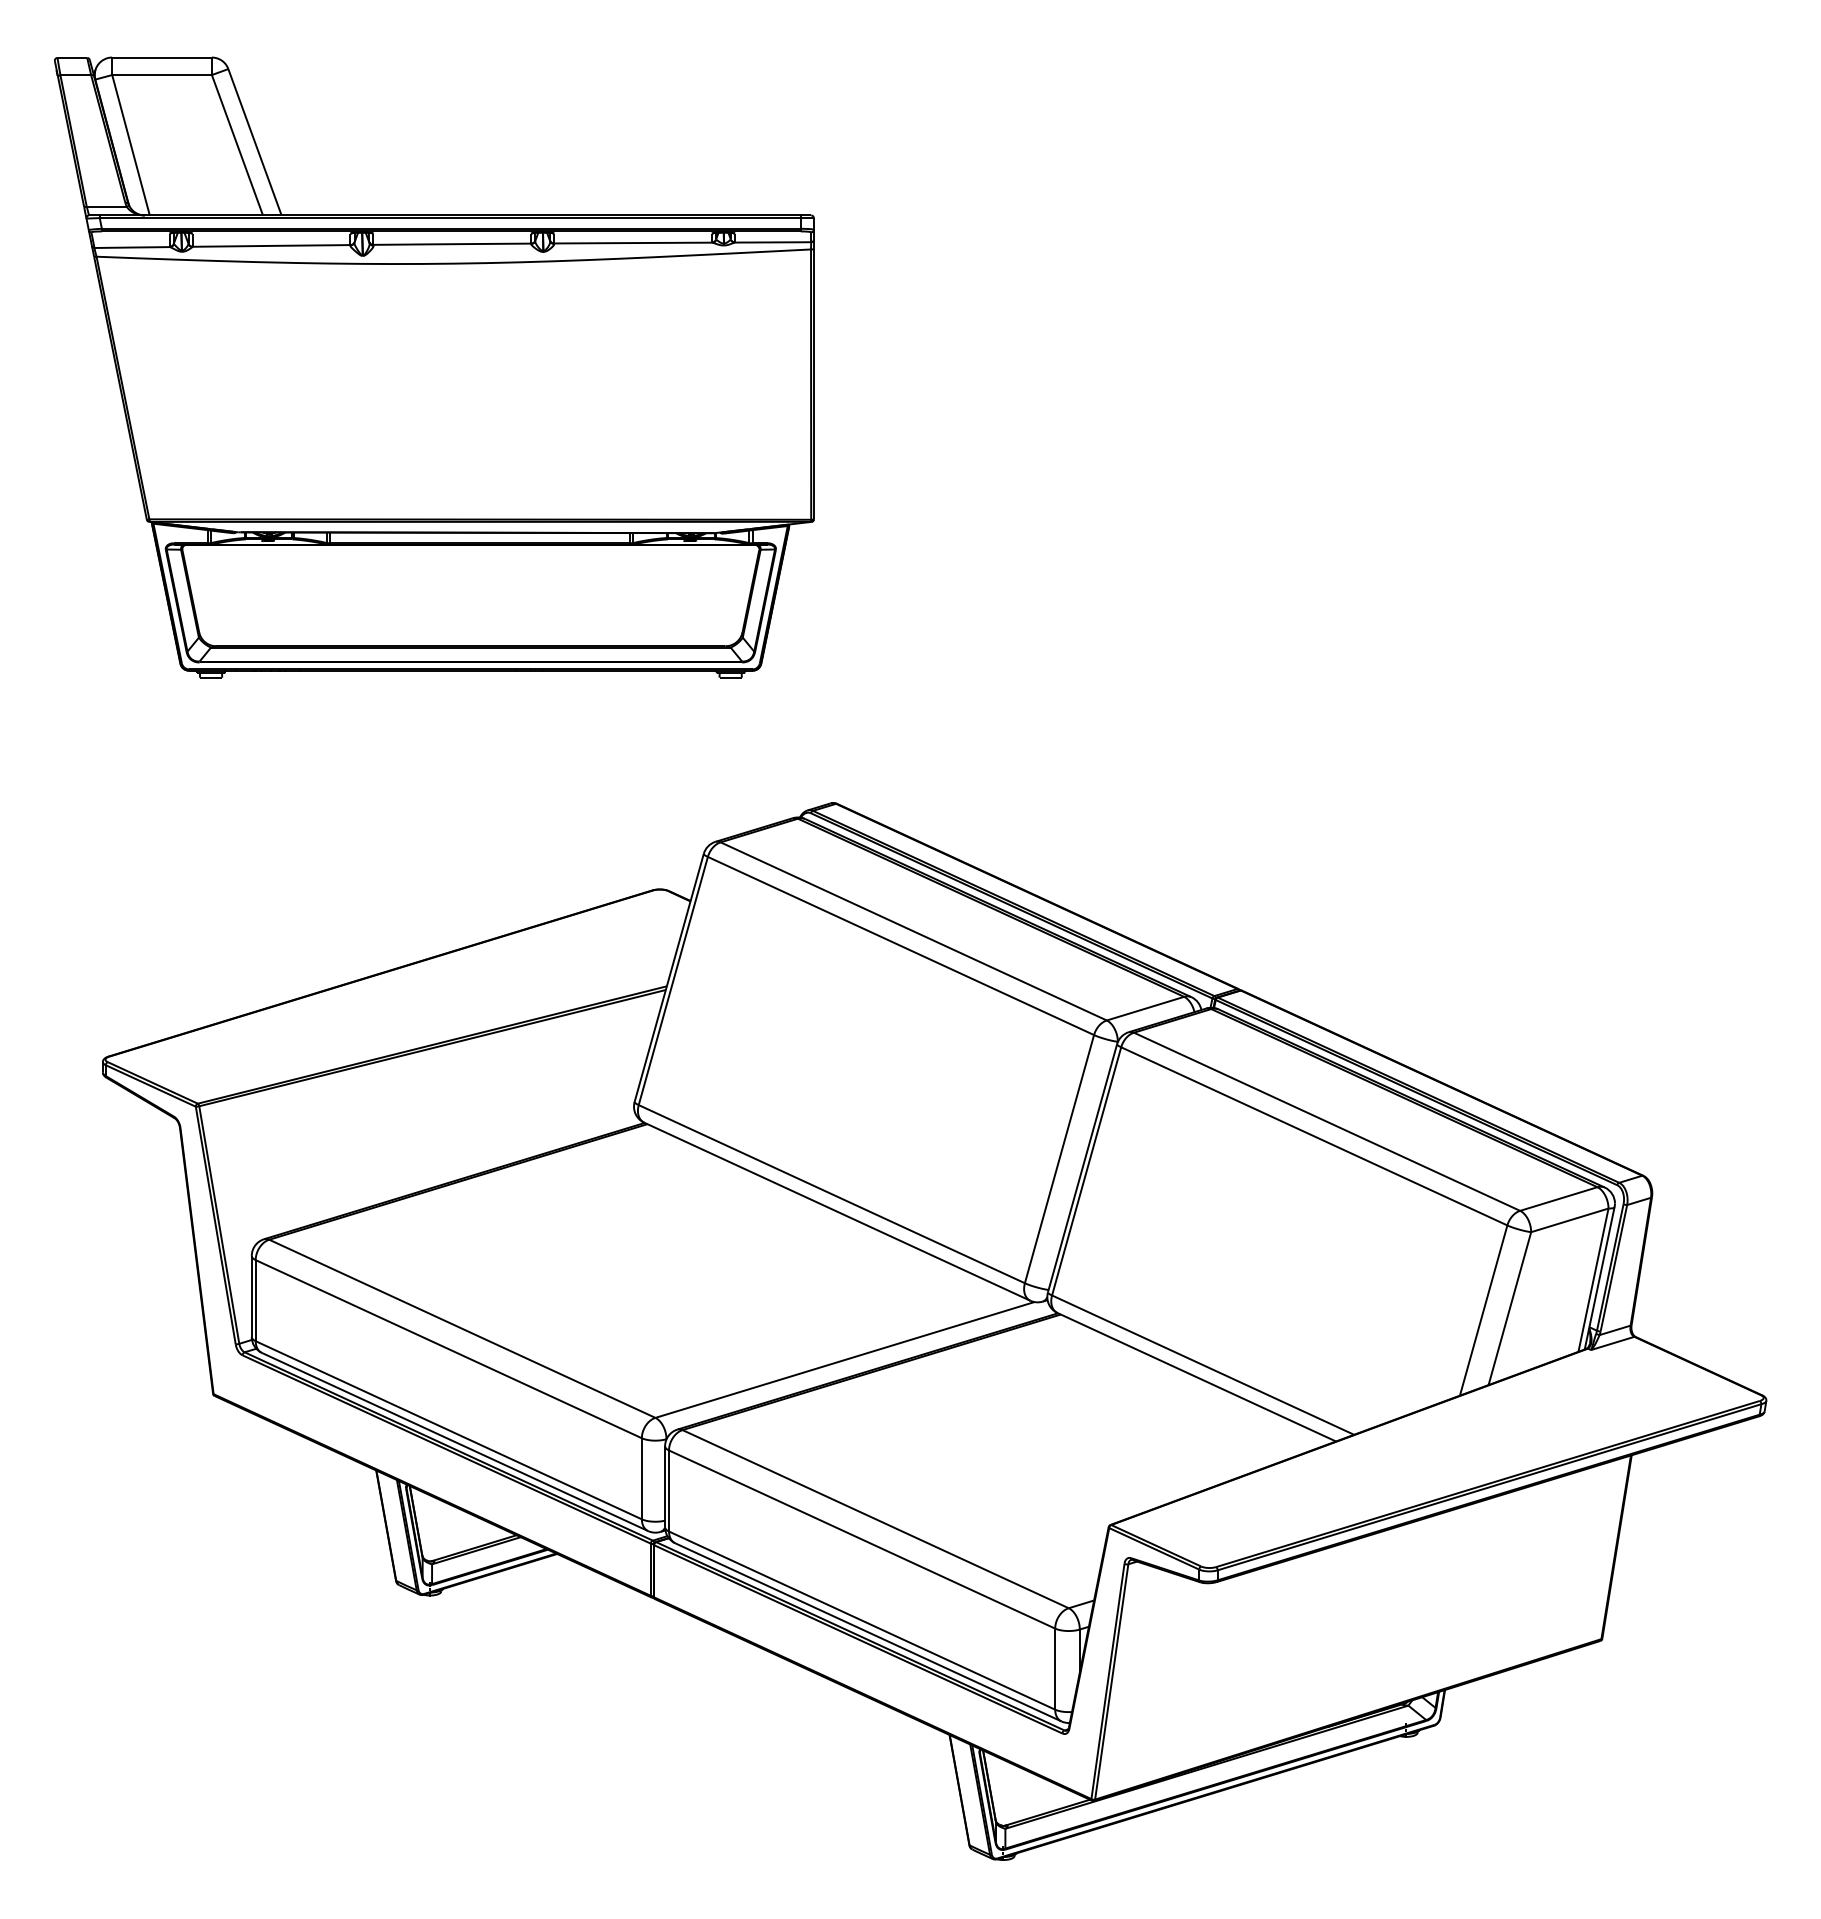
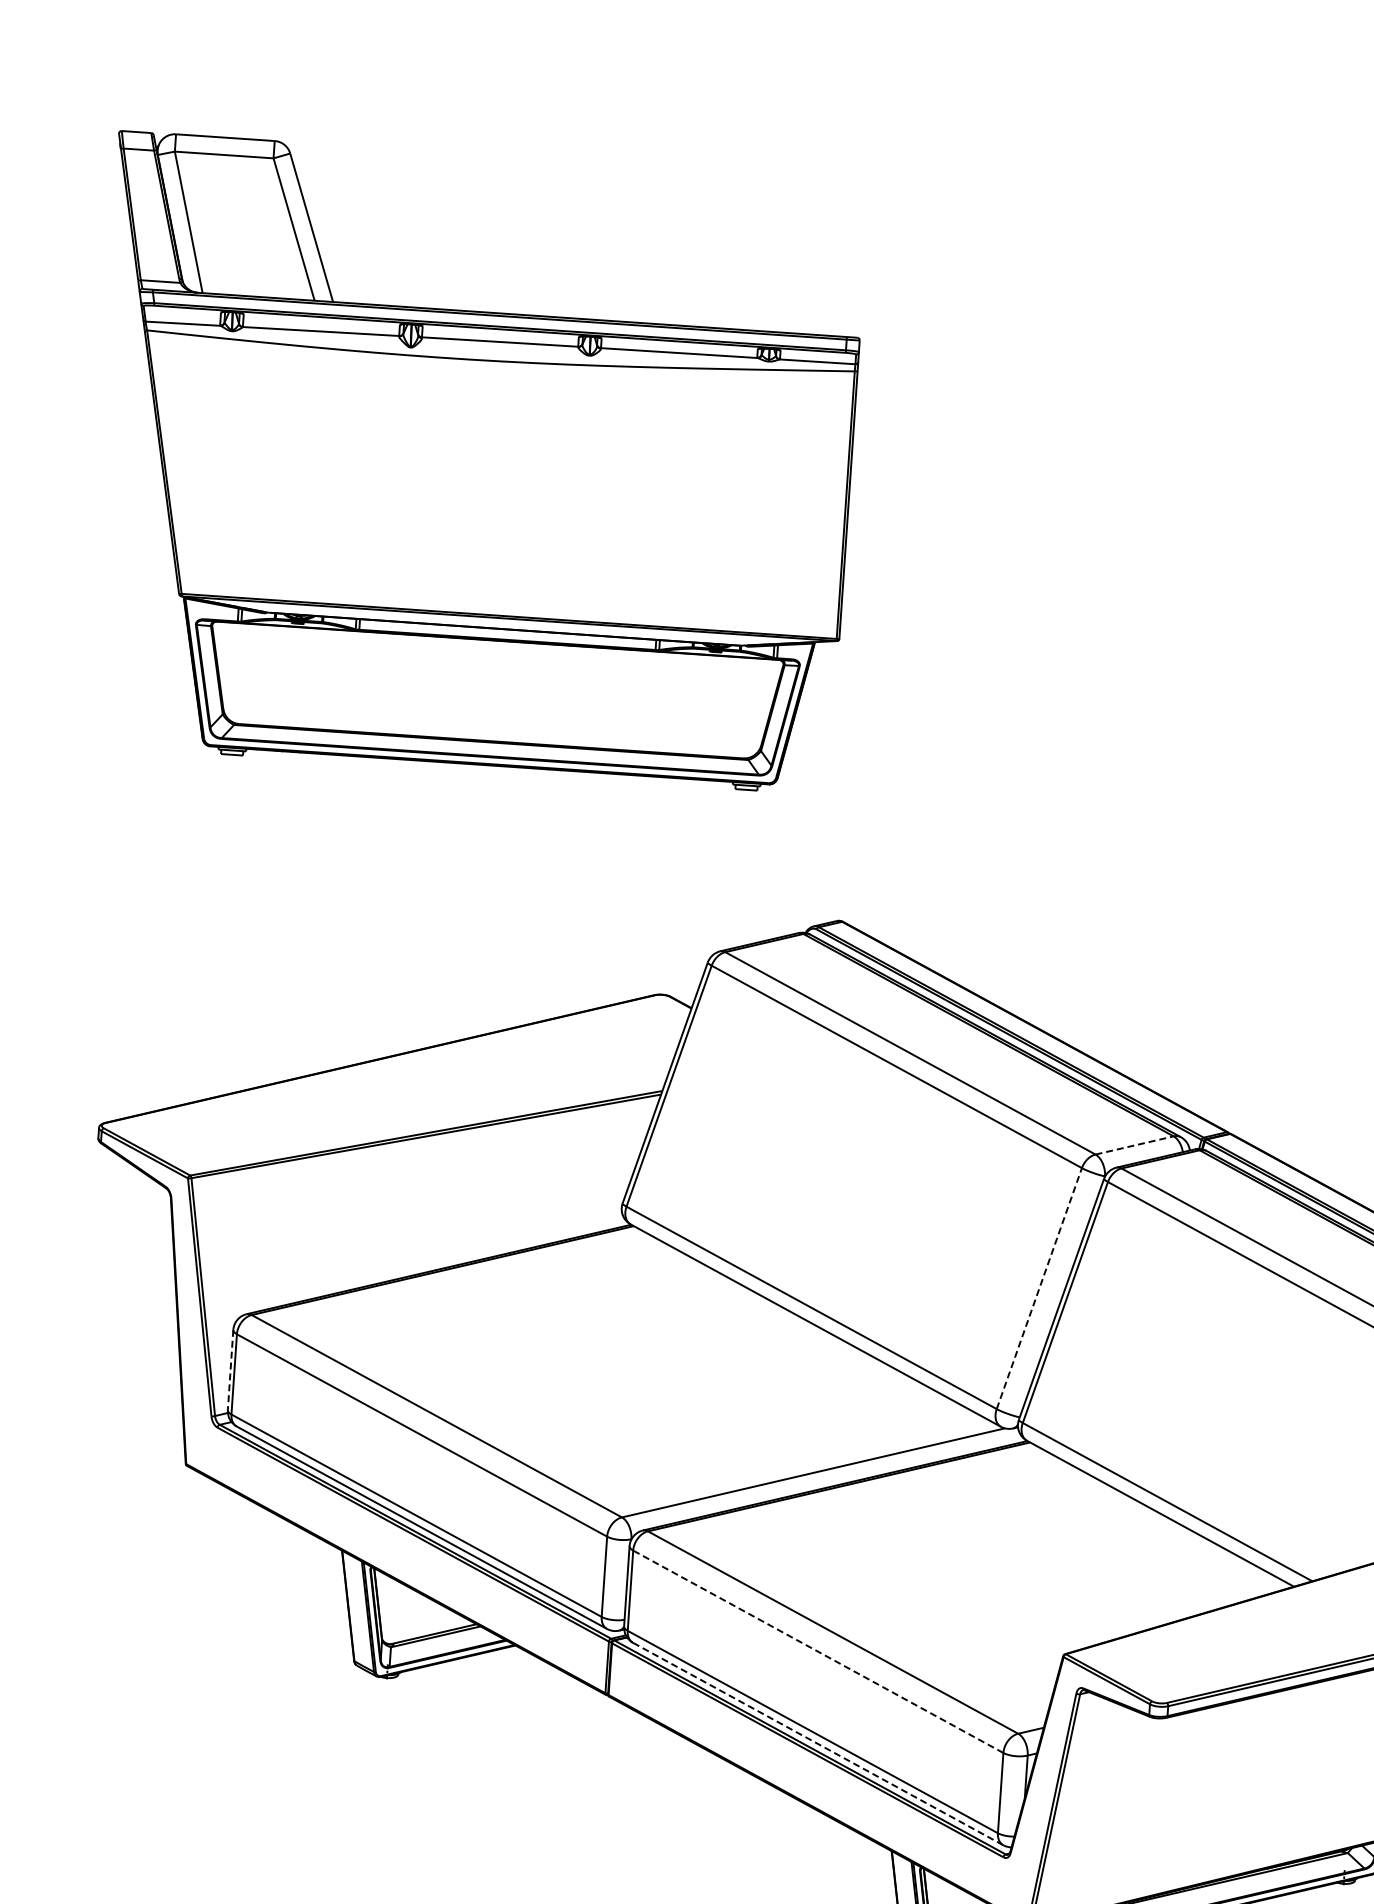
line: (1145, 1008) -> (1134, 1145), solid -> dashed
line: (1059, 1159) -> (1039, 1288), solid -> dashed
line: (251, 1296) -> (230, 1370), solid -> dashed
line: (862, 1539) -> (818, 1651), solid -> dashed
line: (868, 1632) -> (818, 1744), solid -> dashed

